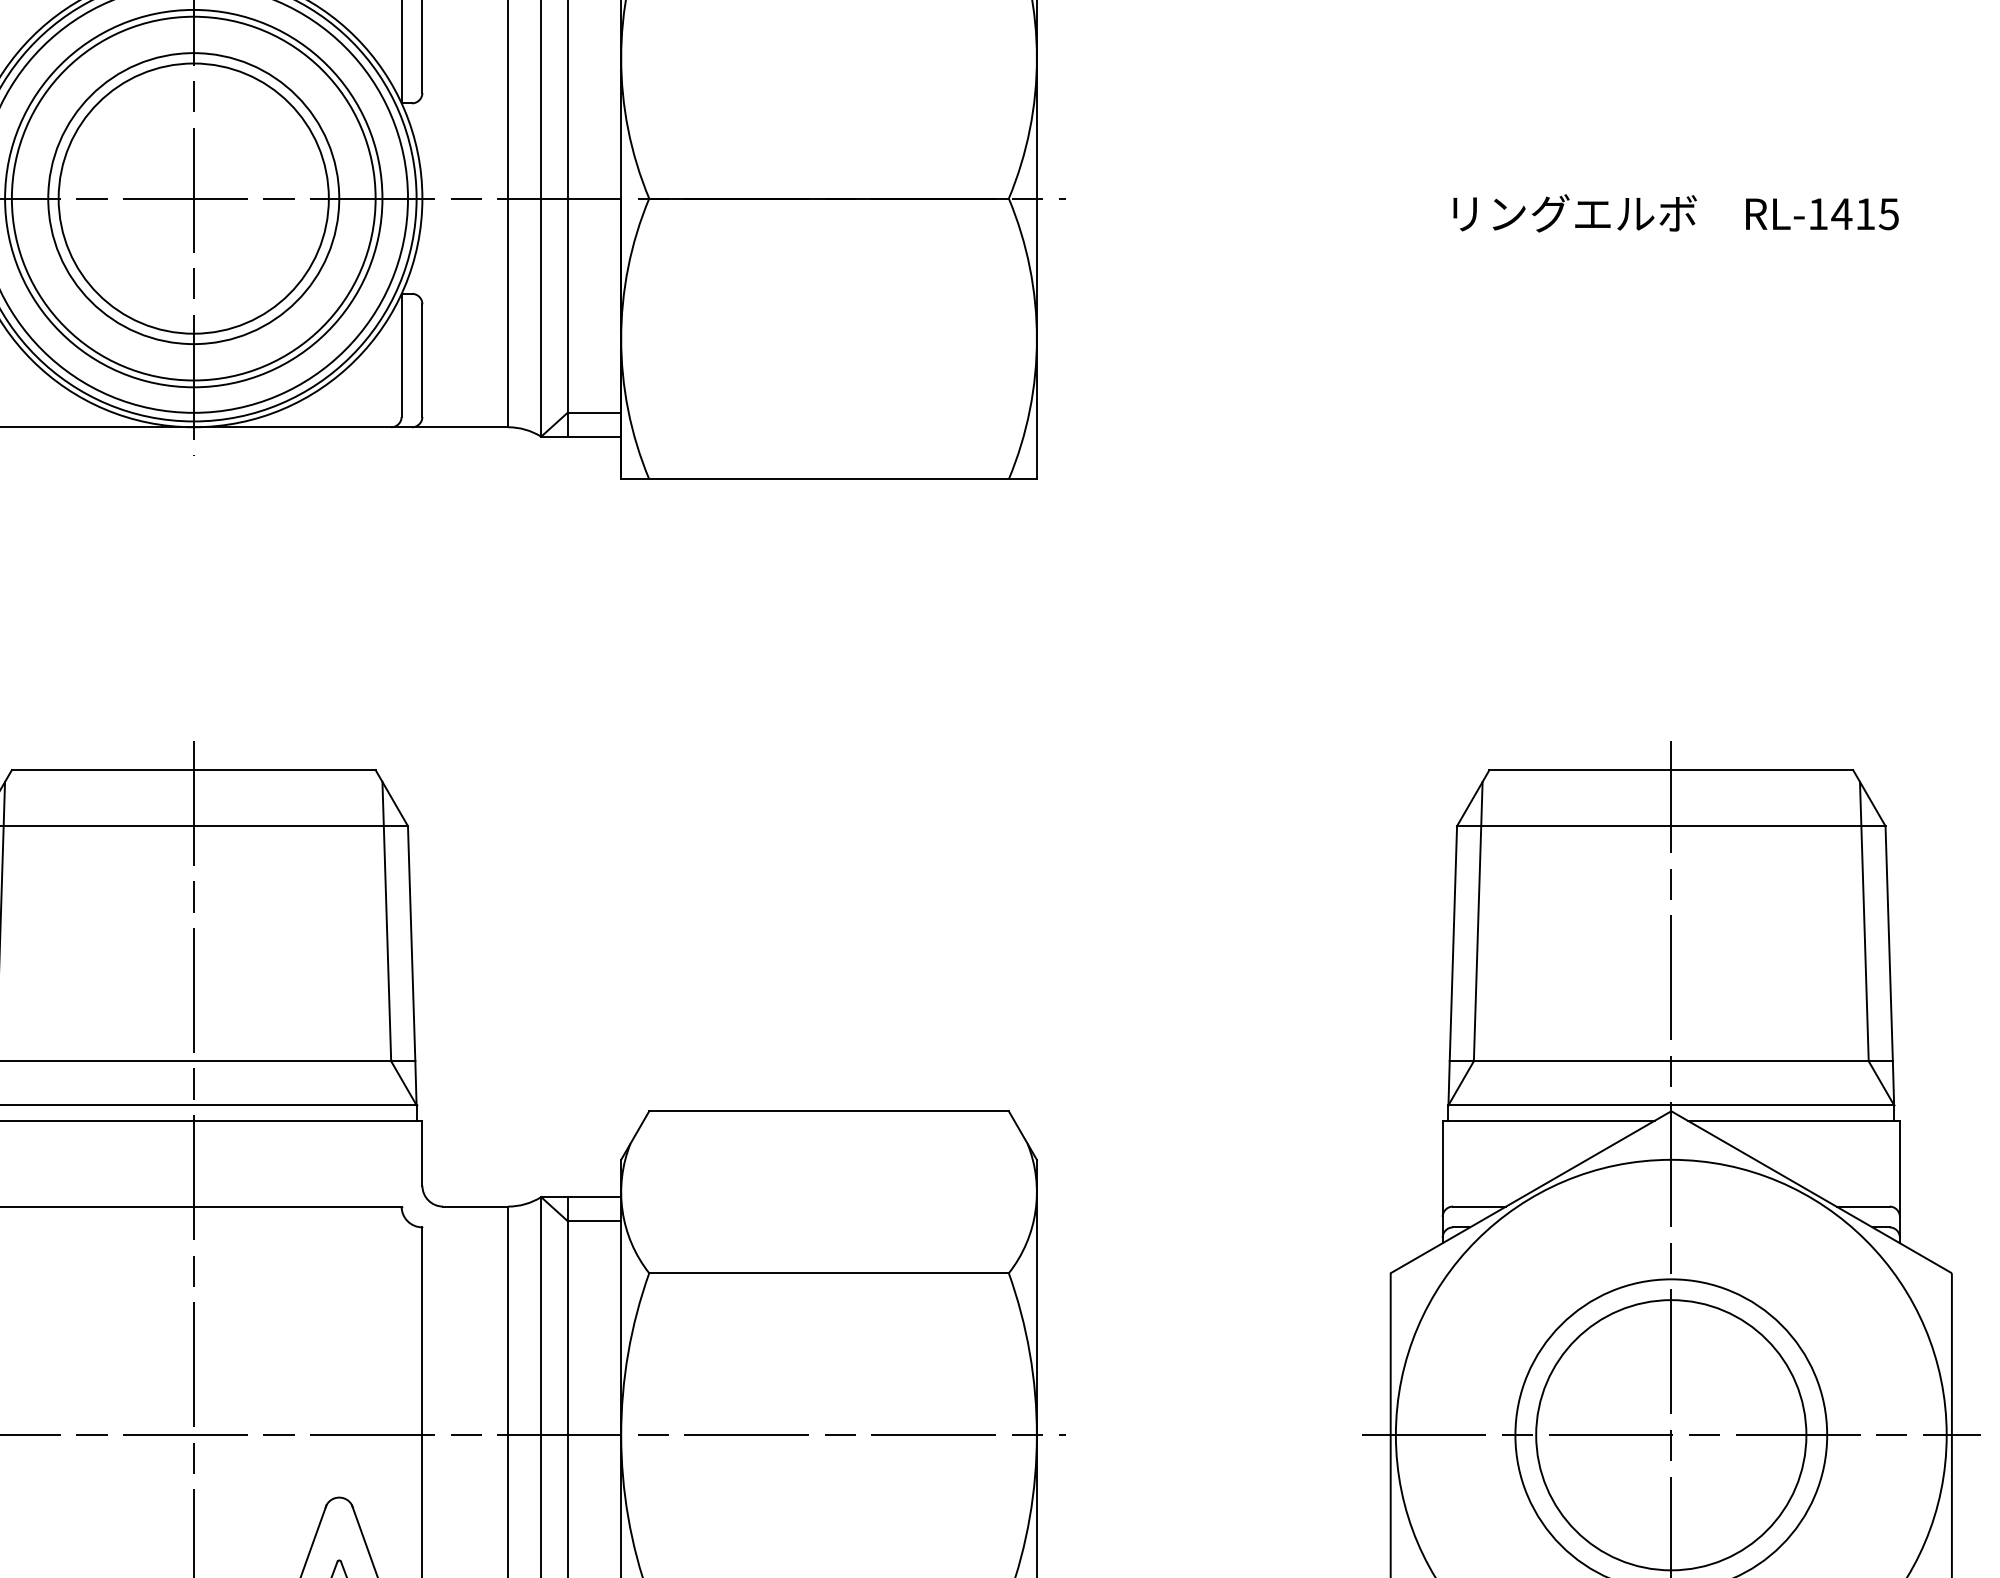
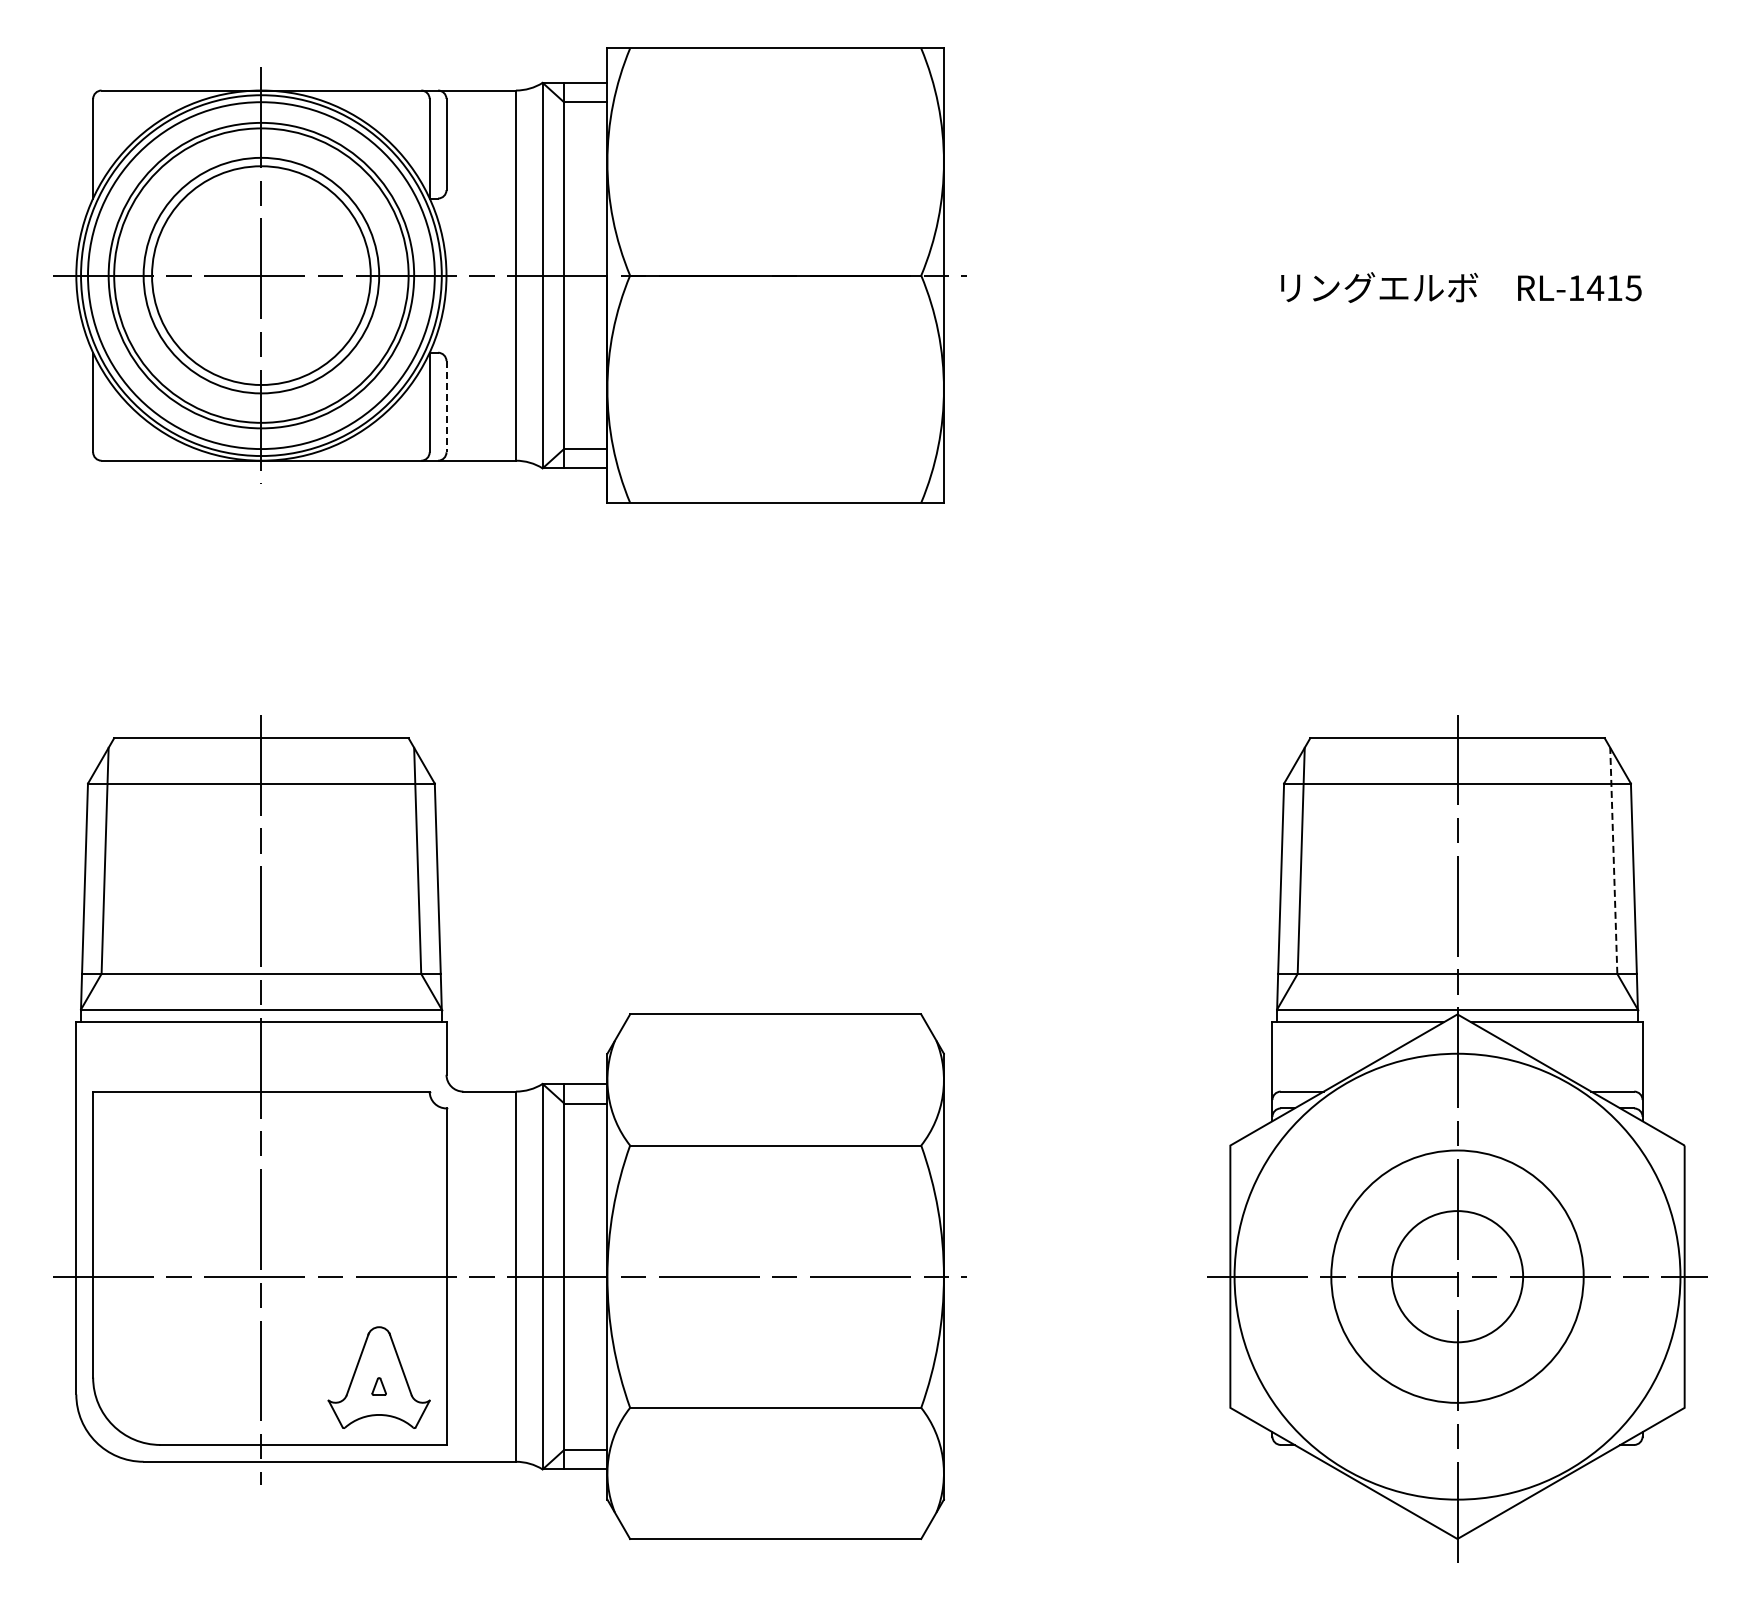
line: (422, 360) -> (446, 406), solid -> dashed
line: (1863, 921) -> (1613, 860), solid -> dashed
circle: (1671, 1434) -> (1457, 1276), size x0.6

